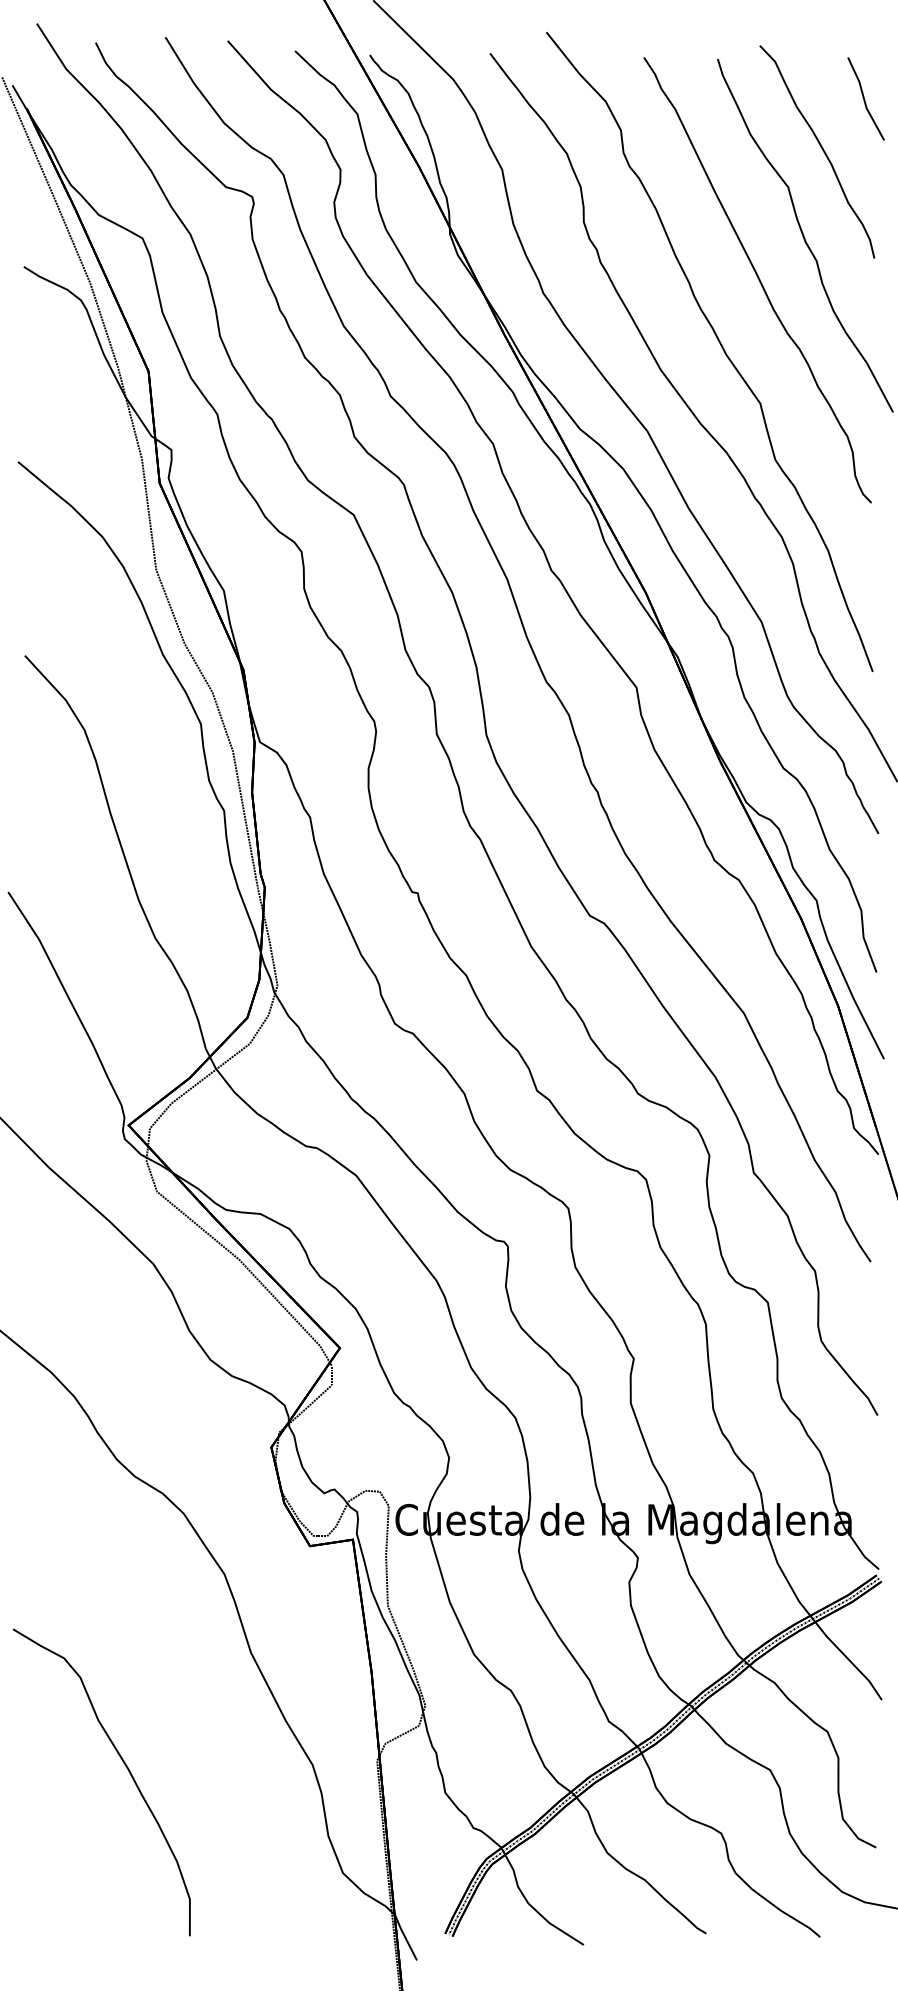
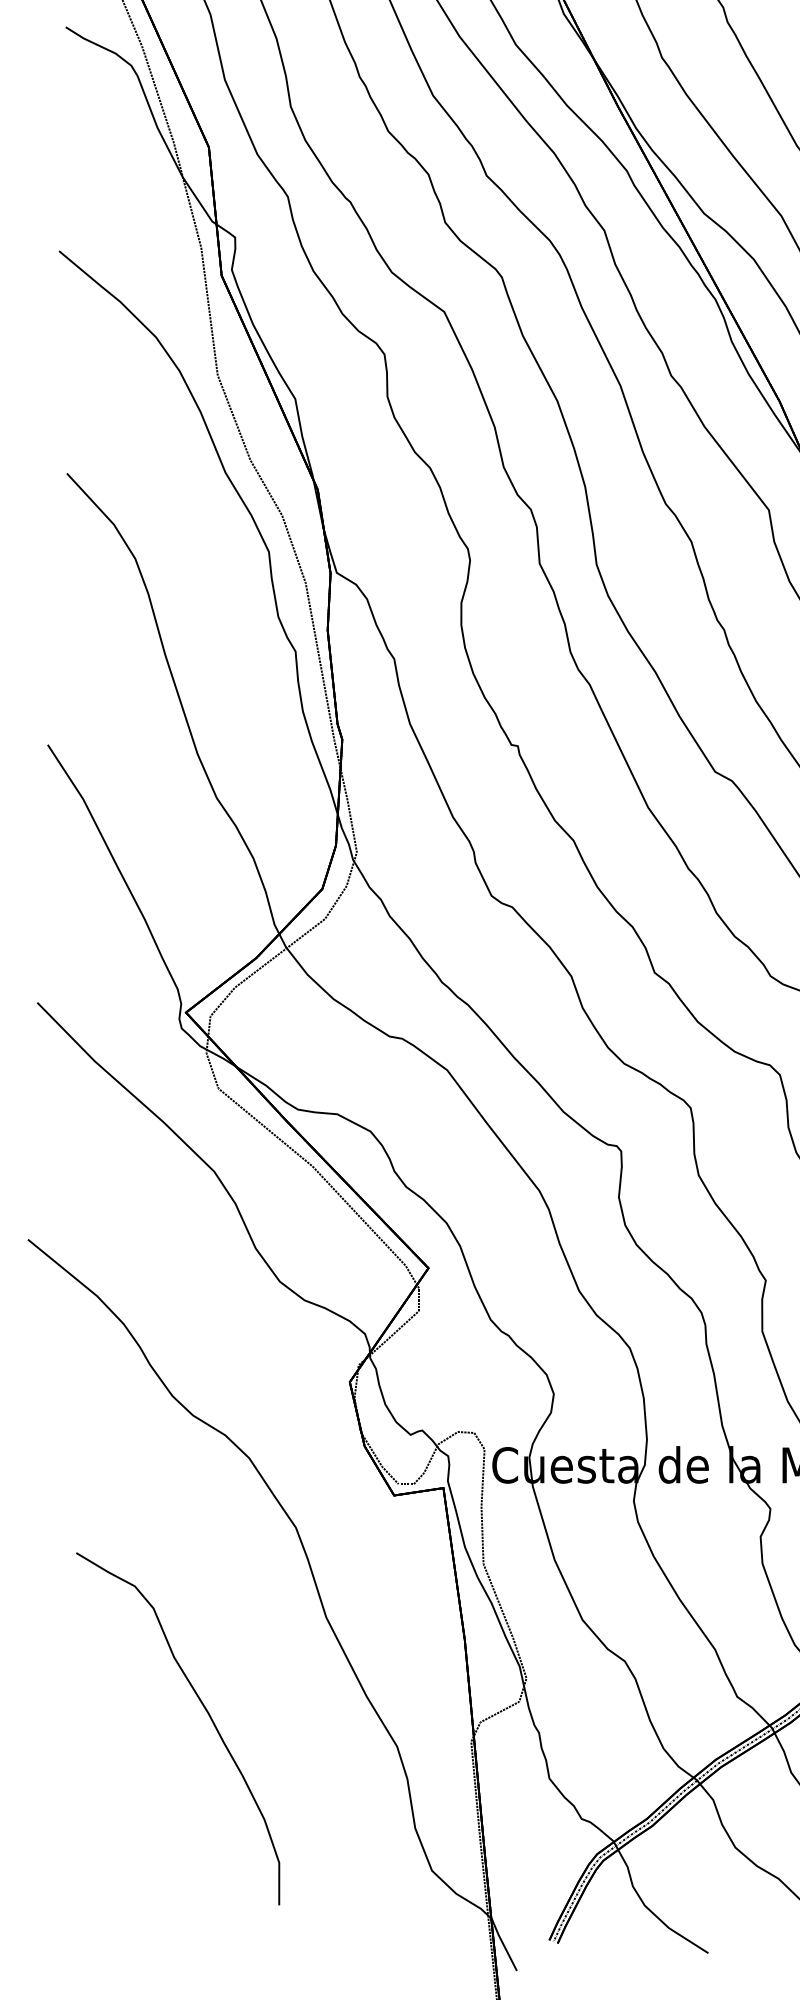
curve: (126, 1768) -> (206, 1712), moved

